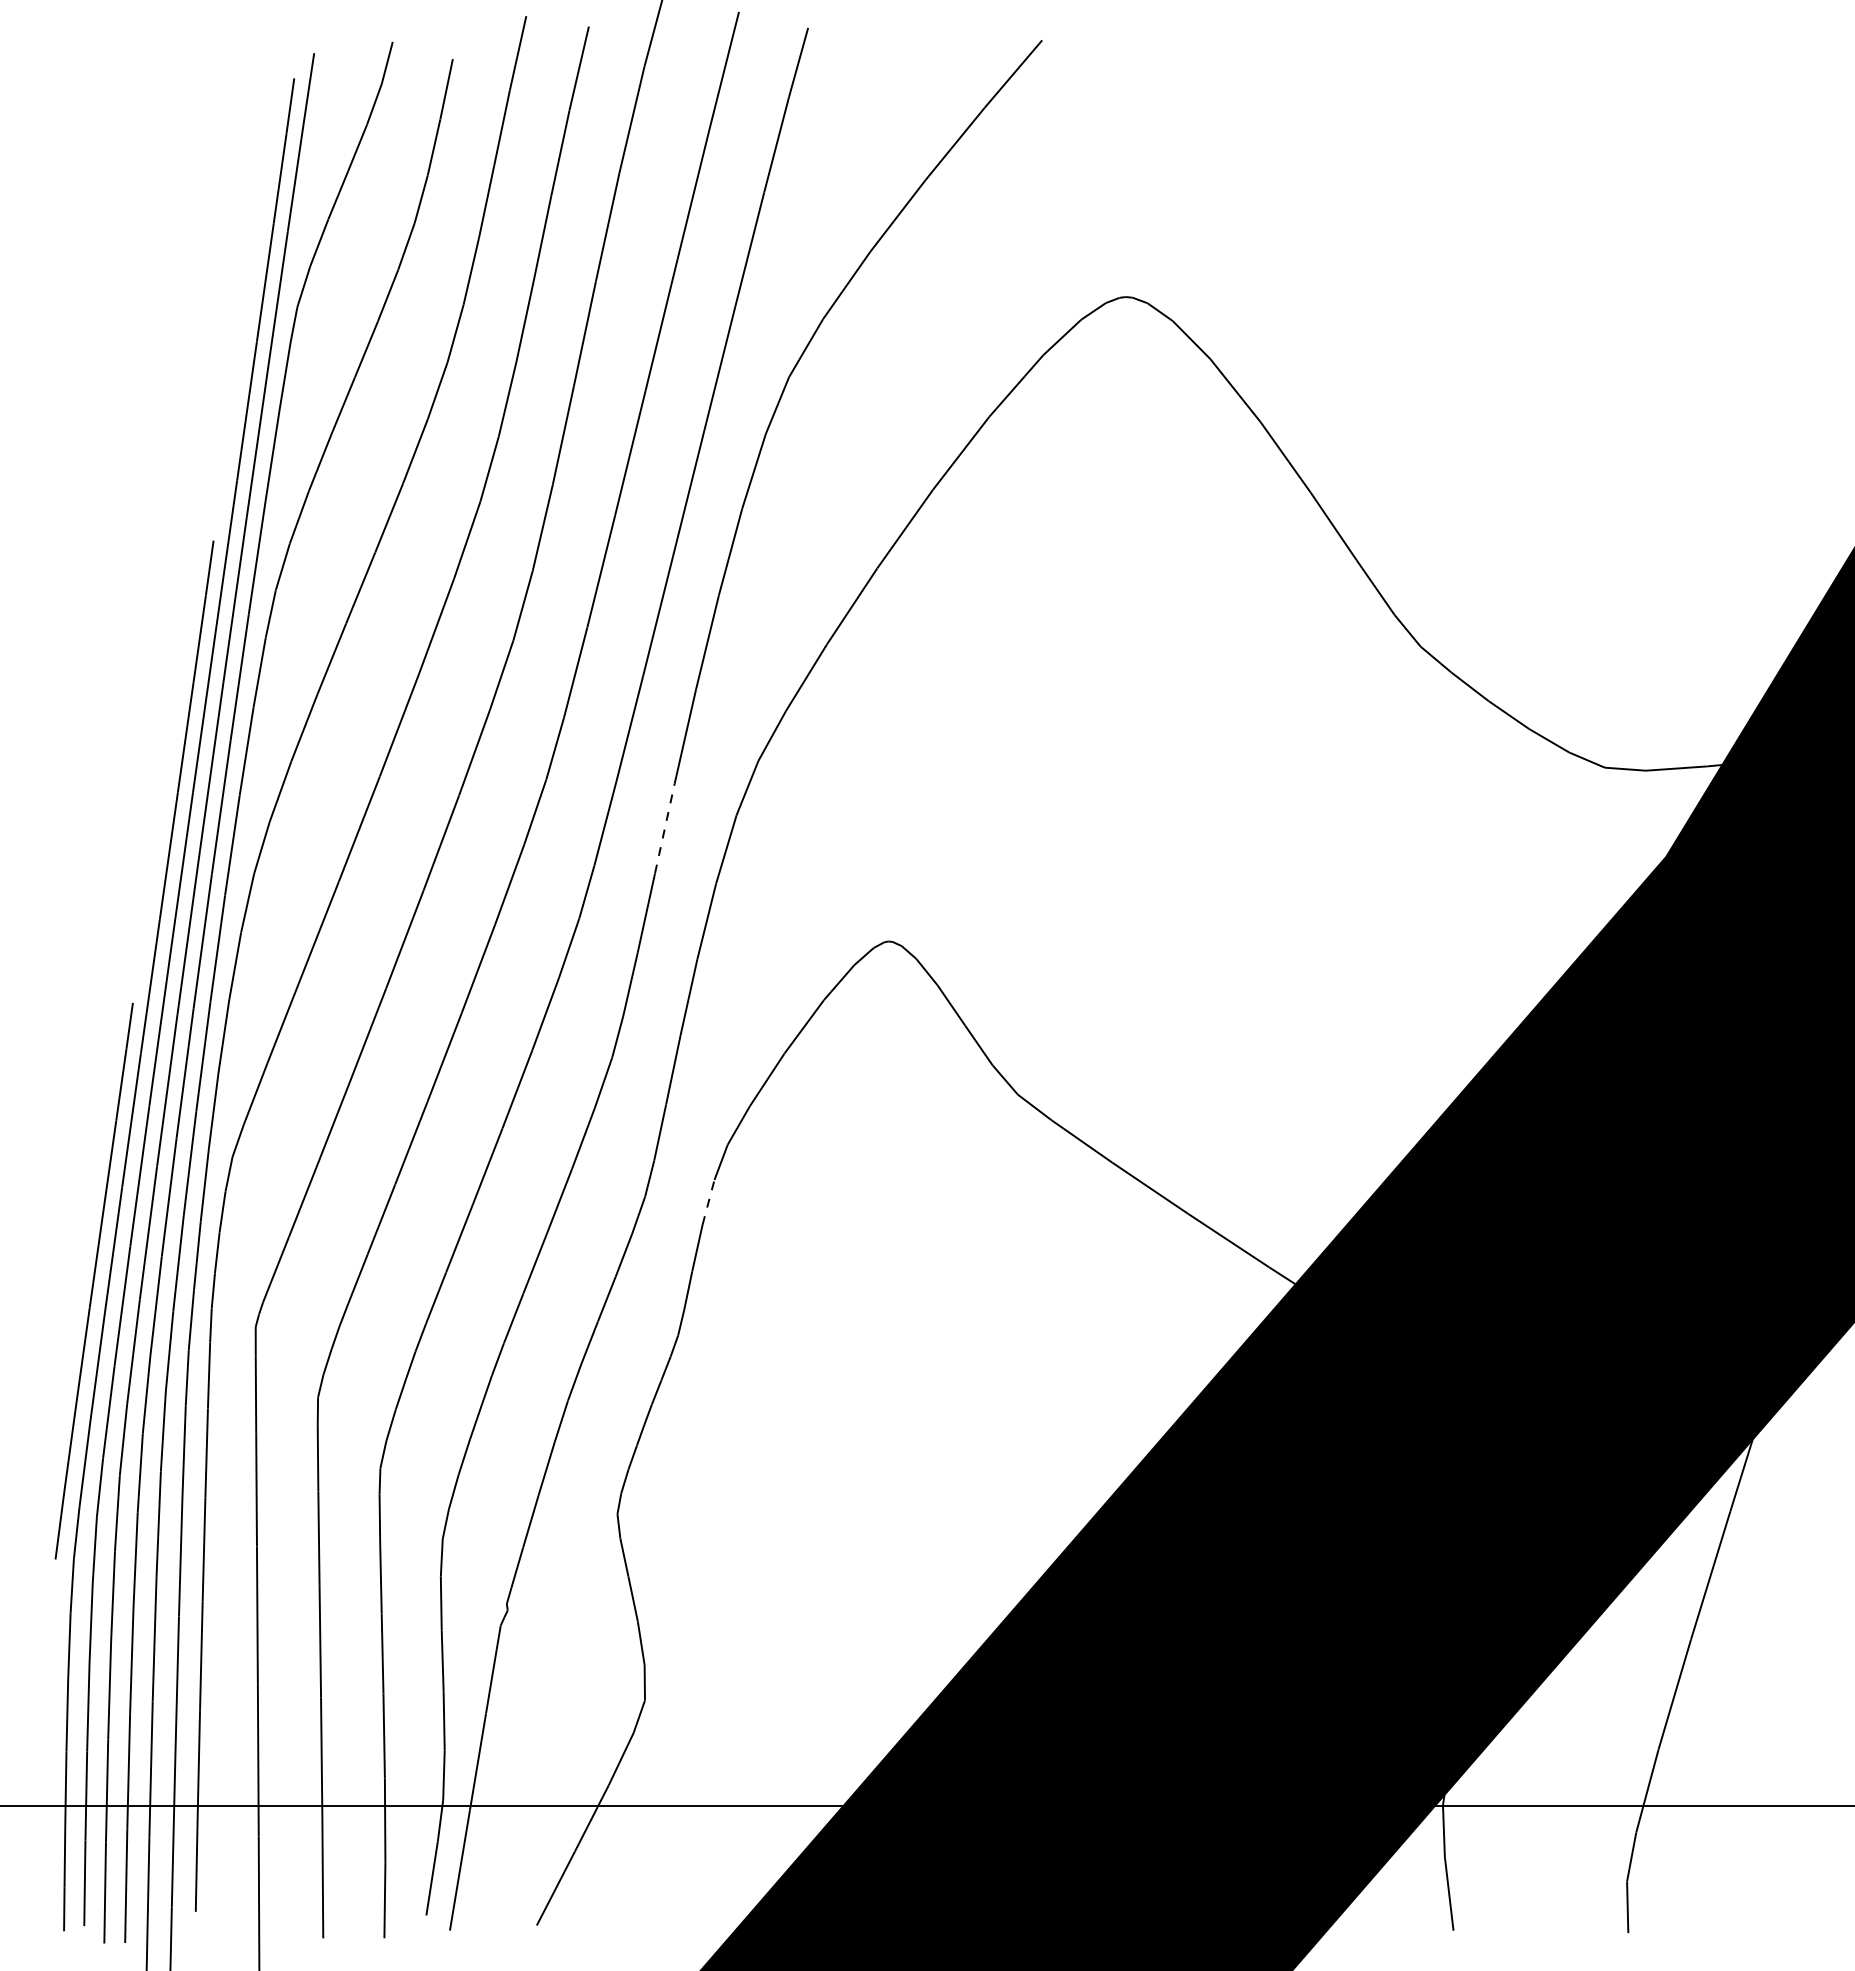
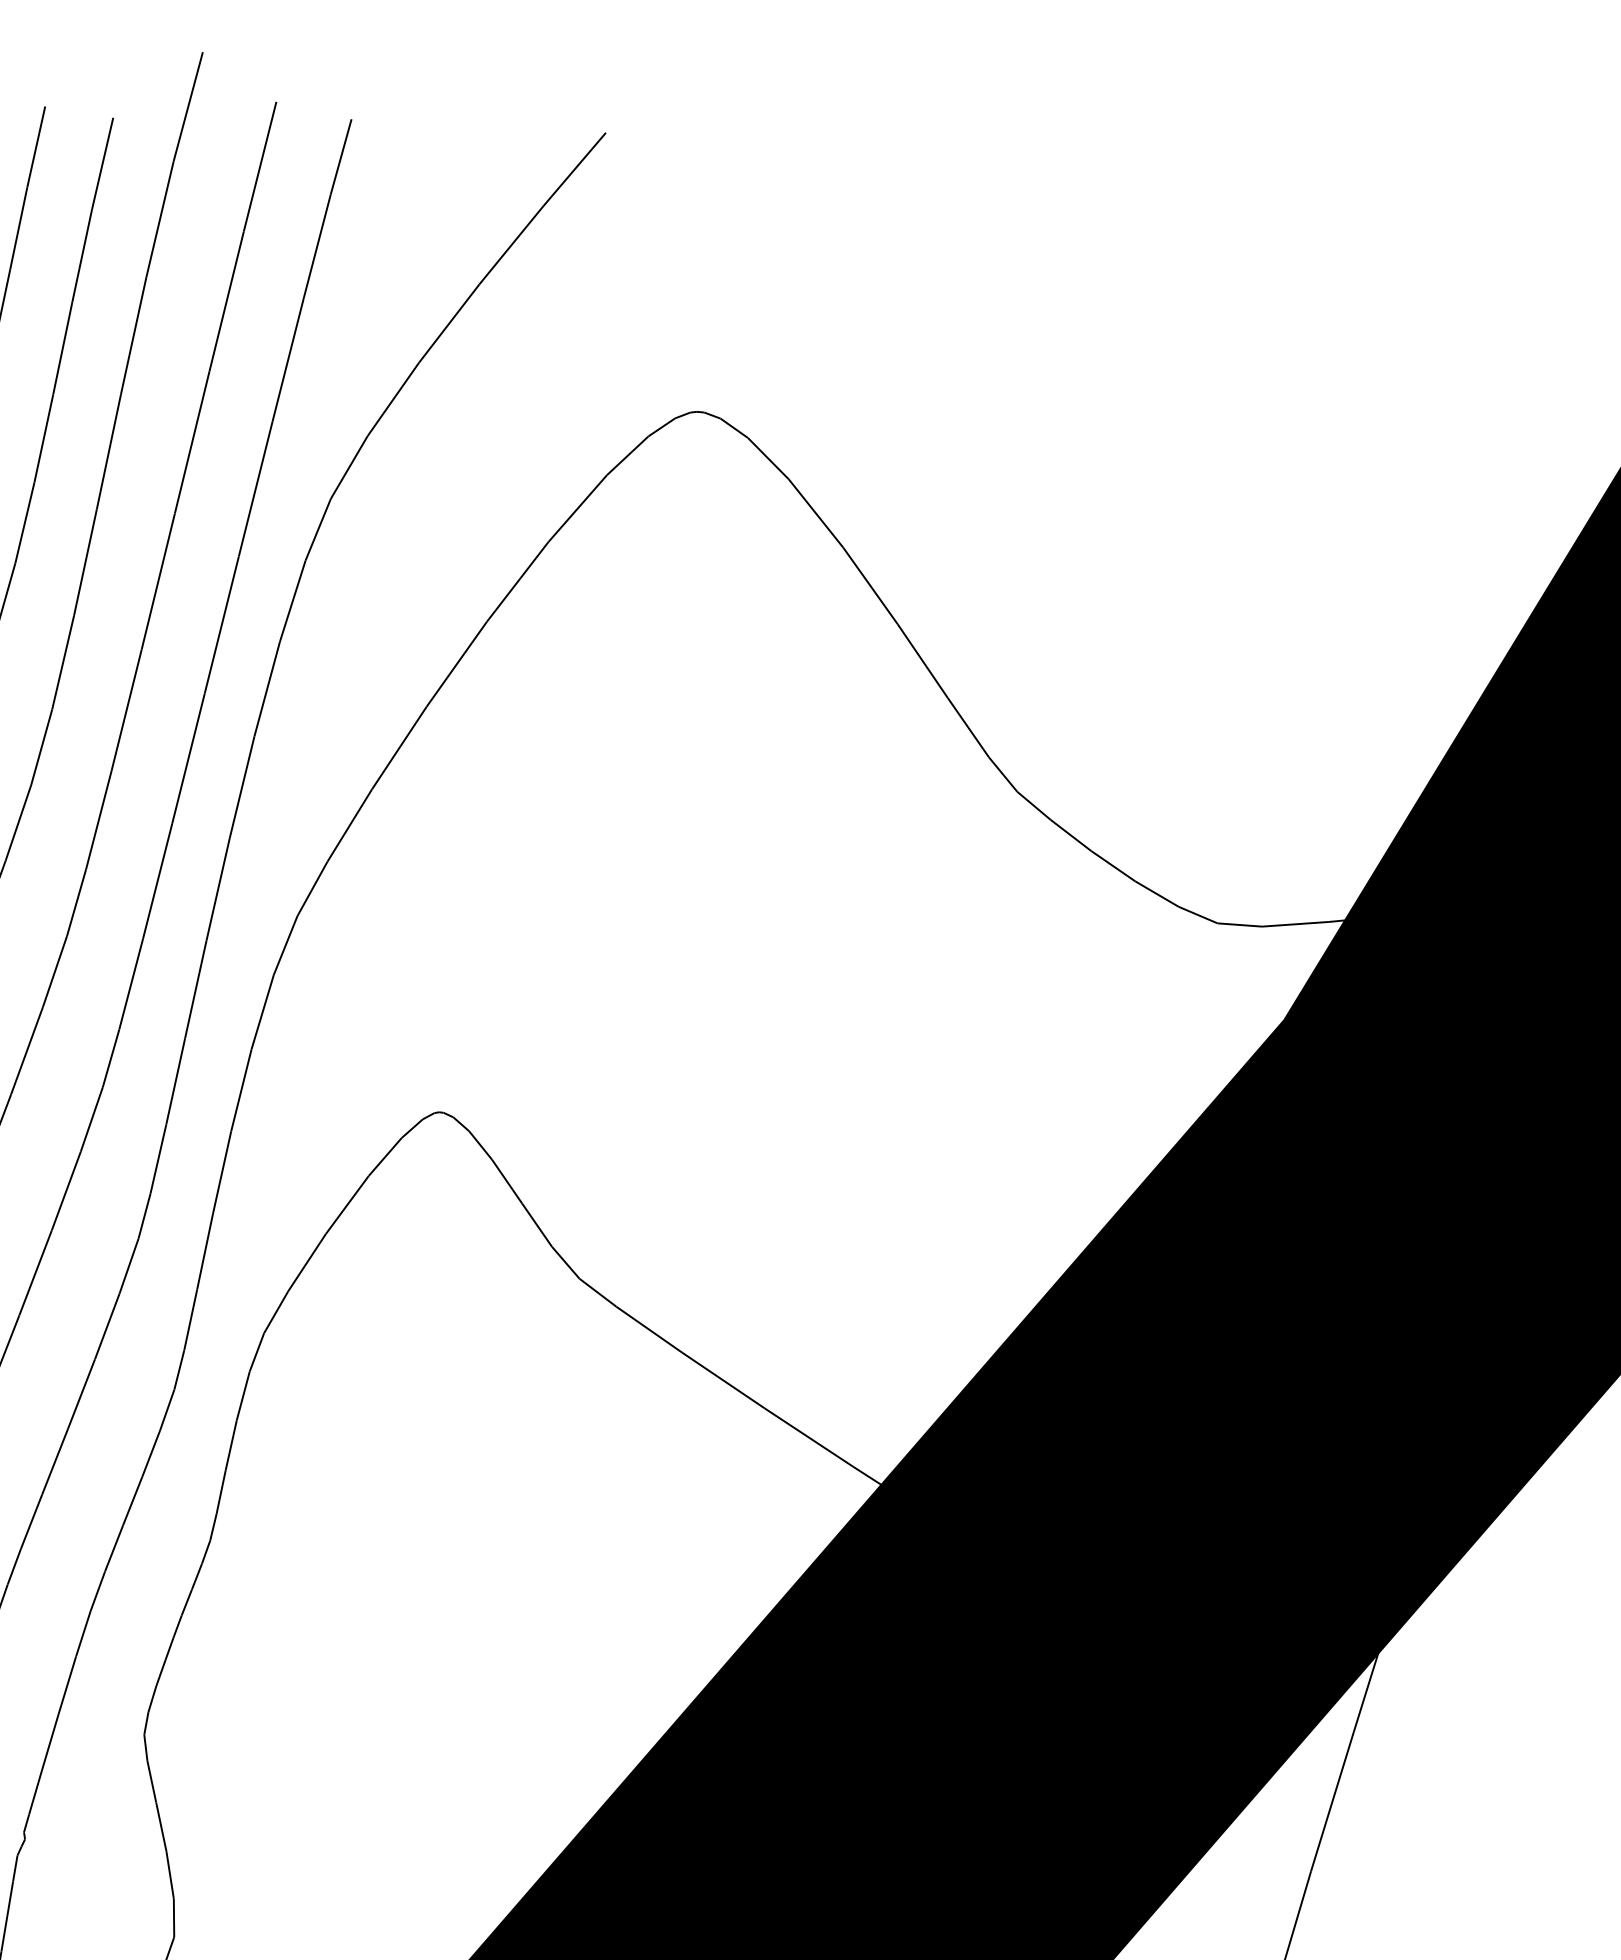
line: (664, 828) -> (195, 989), dashed -> solid
line: (708, 1201) -> (243, 1394), dashed -> solid

